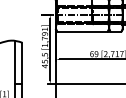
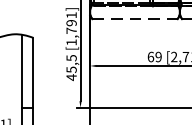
line: (83, 31) -> (136, 18), solid -> dashed

